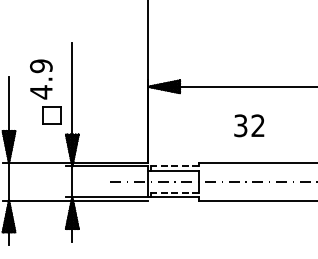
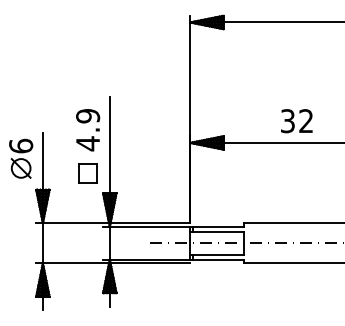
text: (41, 79) -> (88, 130), moved
text: (248, 126) -> (296, 121), moved
line: (173, 165) -> (216, 226), dashed -> solid
line: (173, 192) -> (216, 254), dashed -> solid

